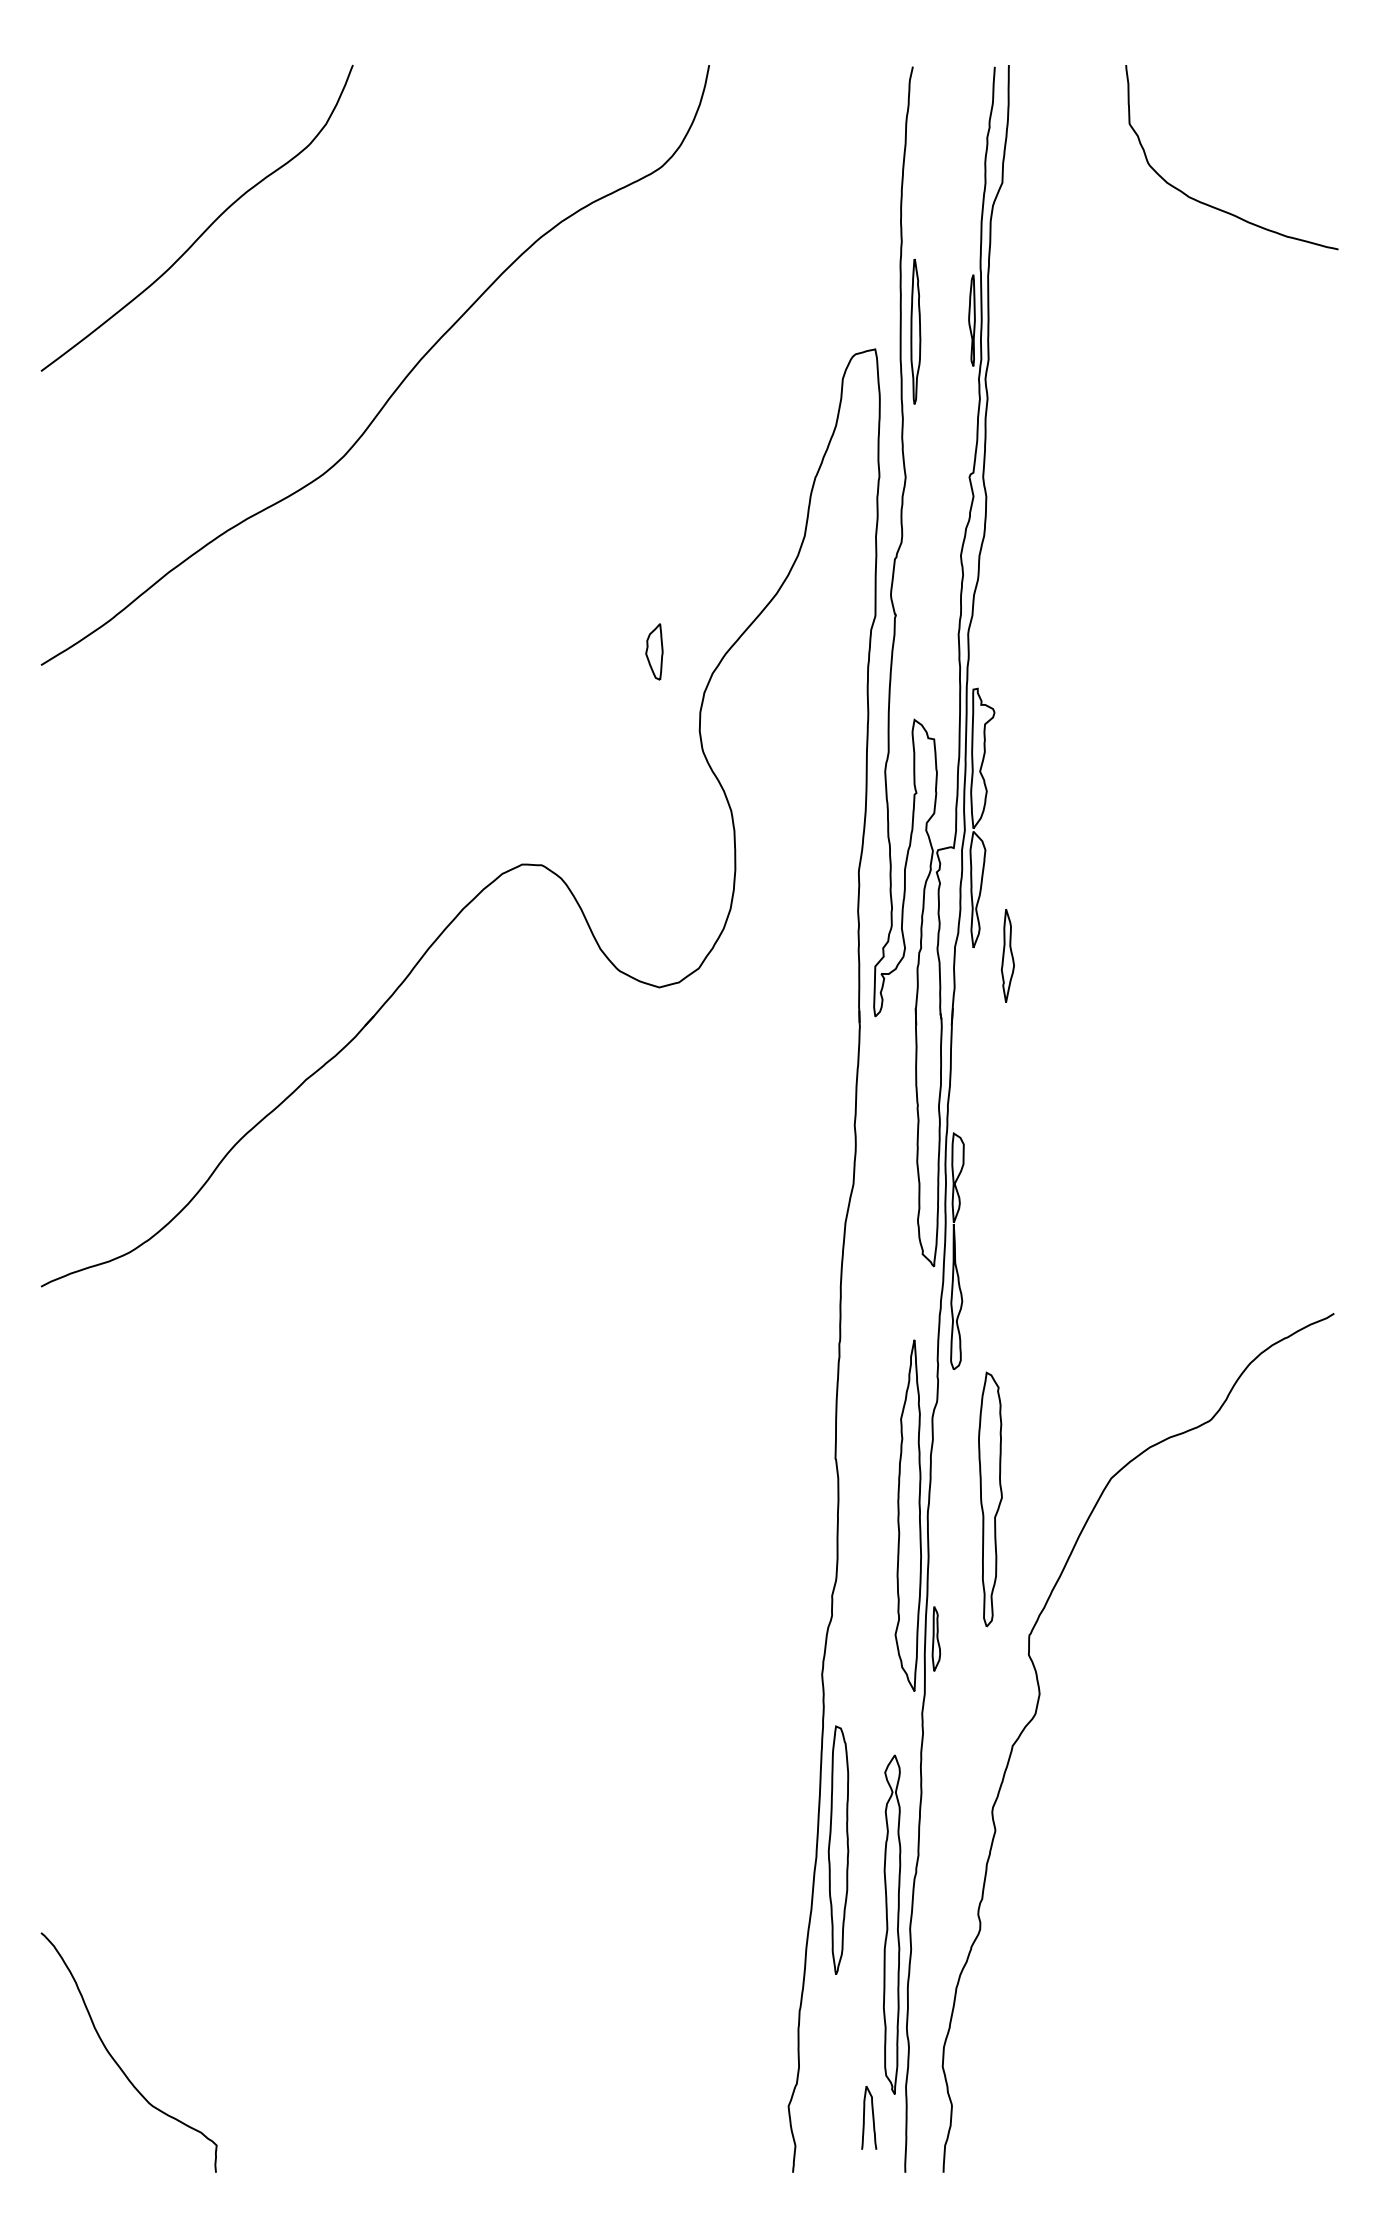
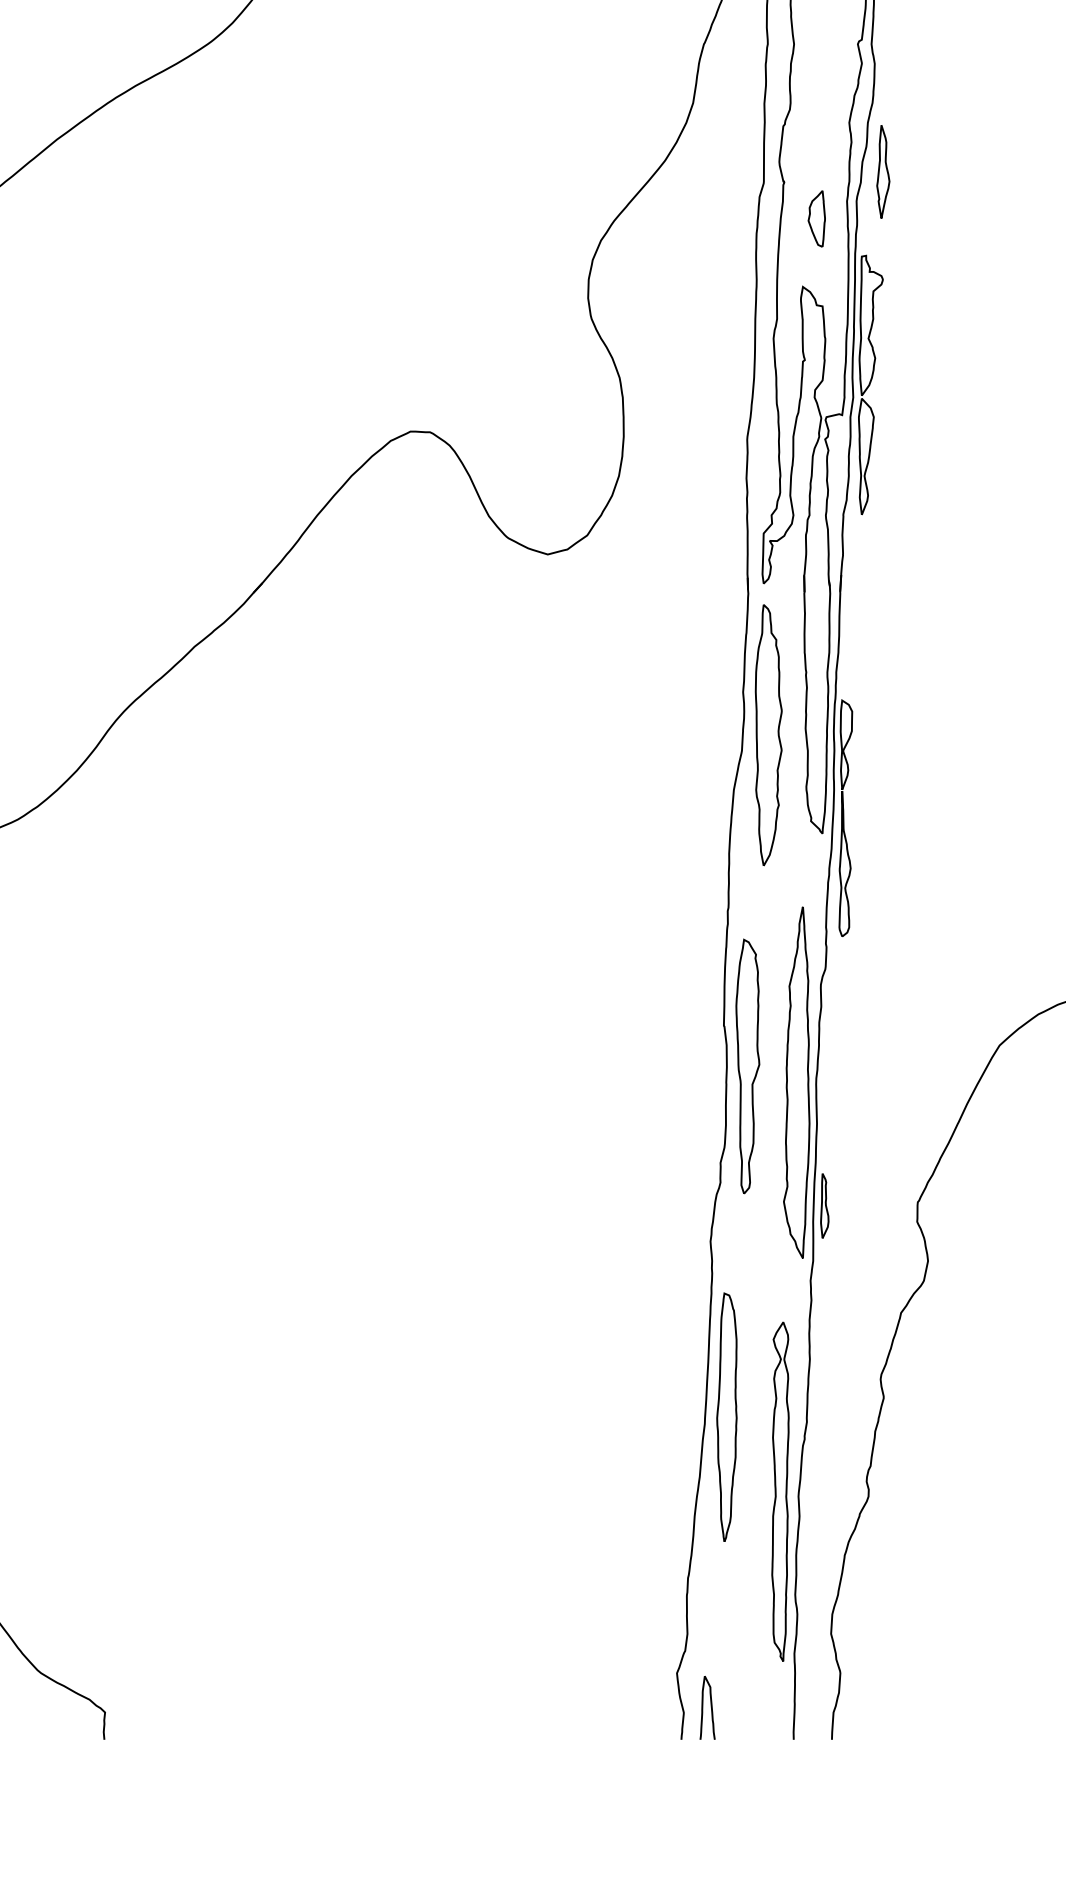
part: (654, 651) -> (816, 218), moved
part: (1007, 955) -> (882, 171), moved
part: (880, 1167) -> (768, 734), added
part: (990, 1499) -> (747, 1066), moved
curve: (872, 2117) -> (710, 1707), moved

